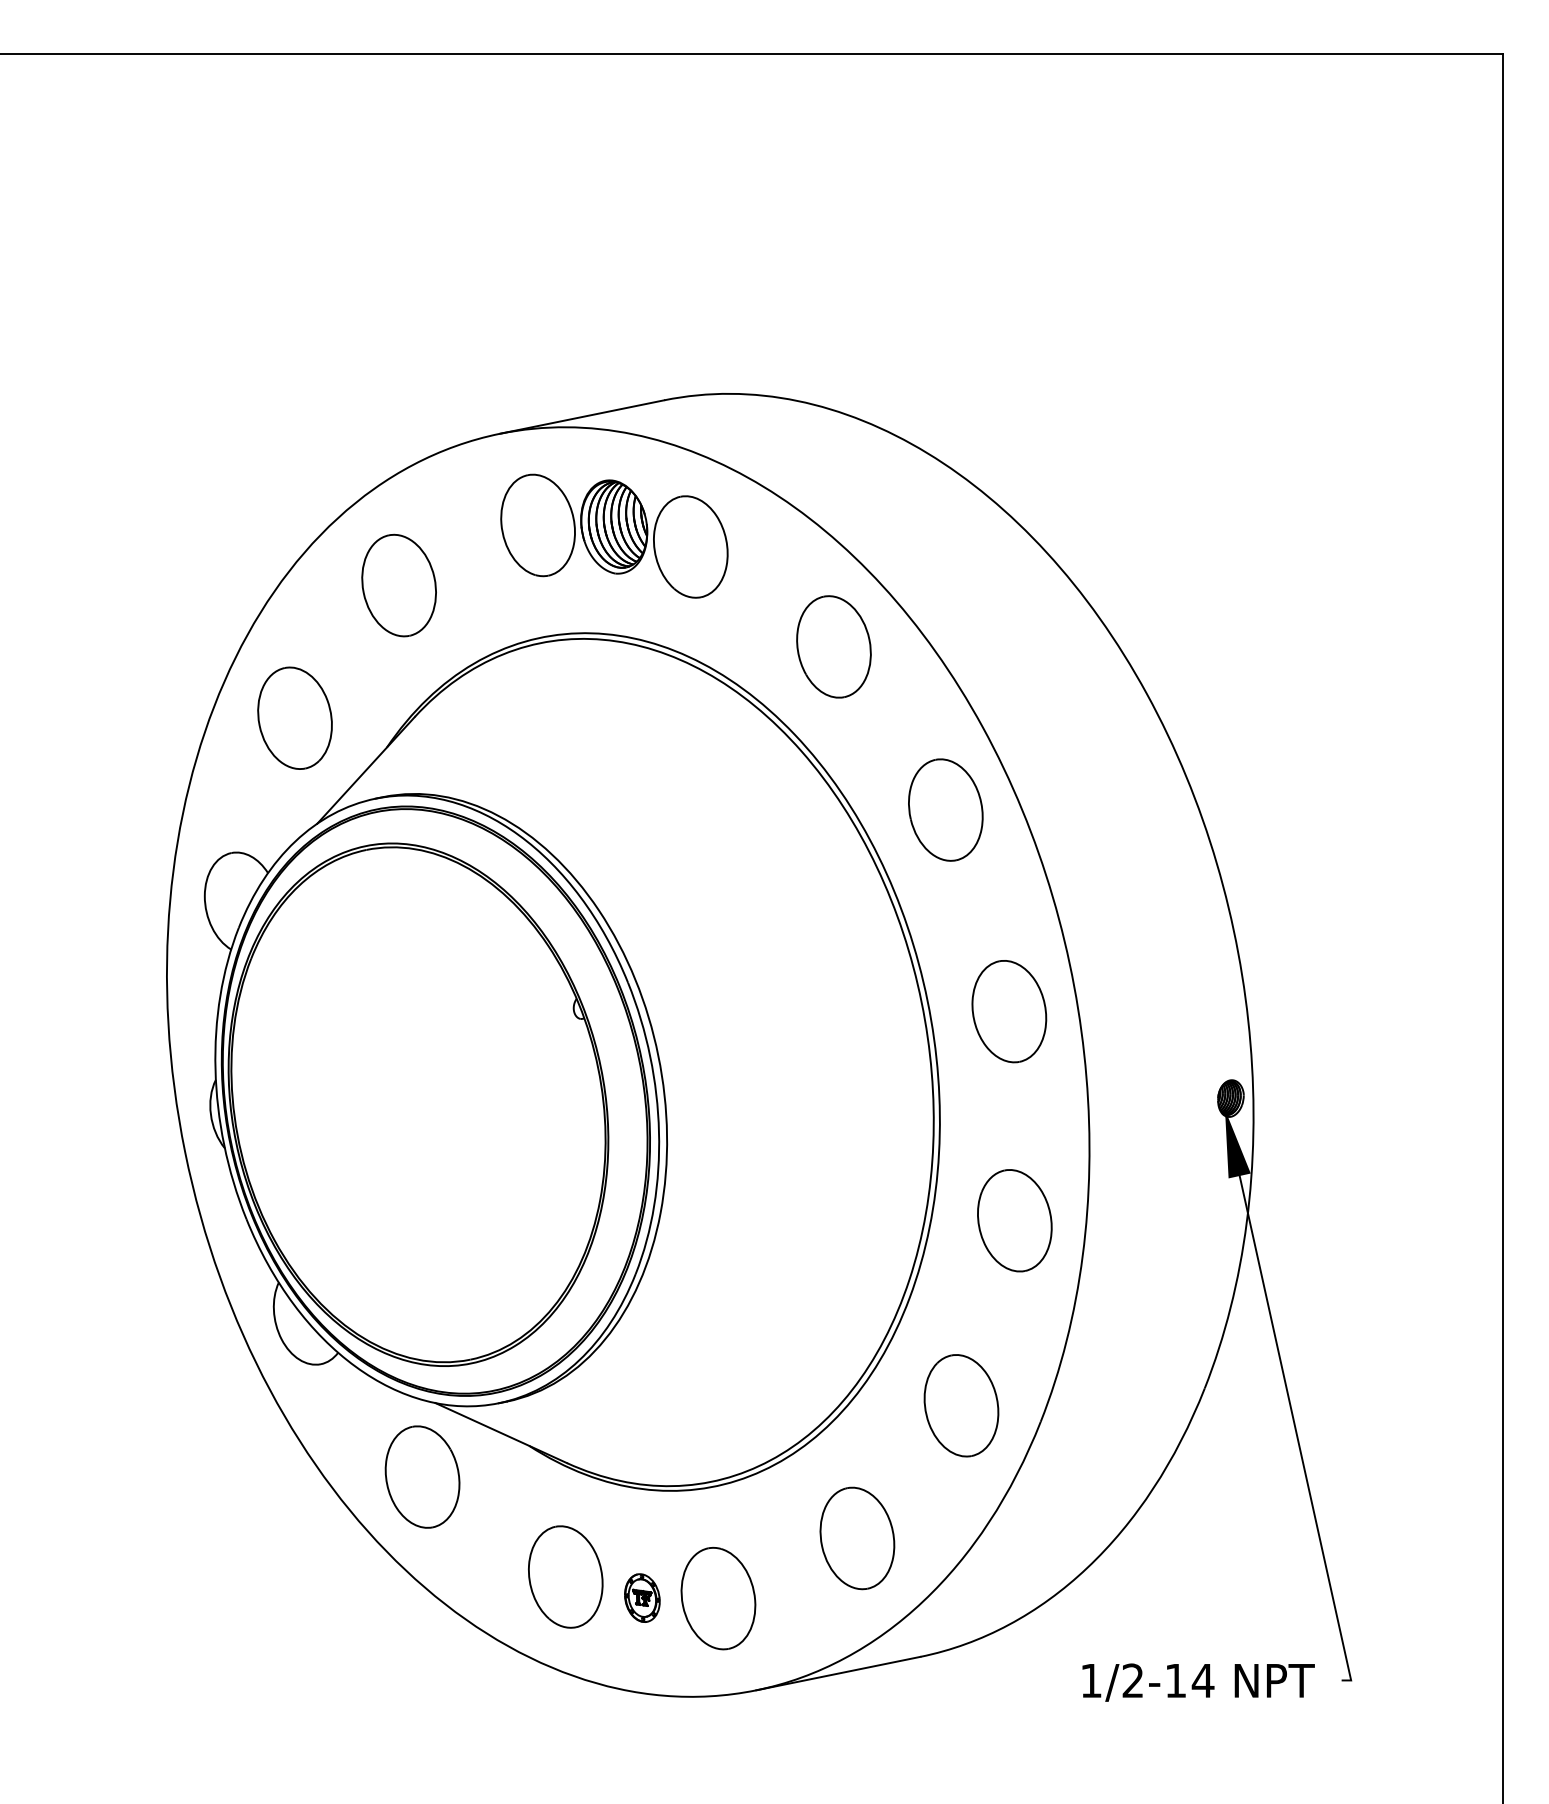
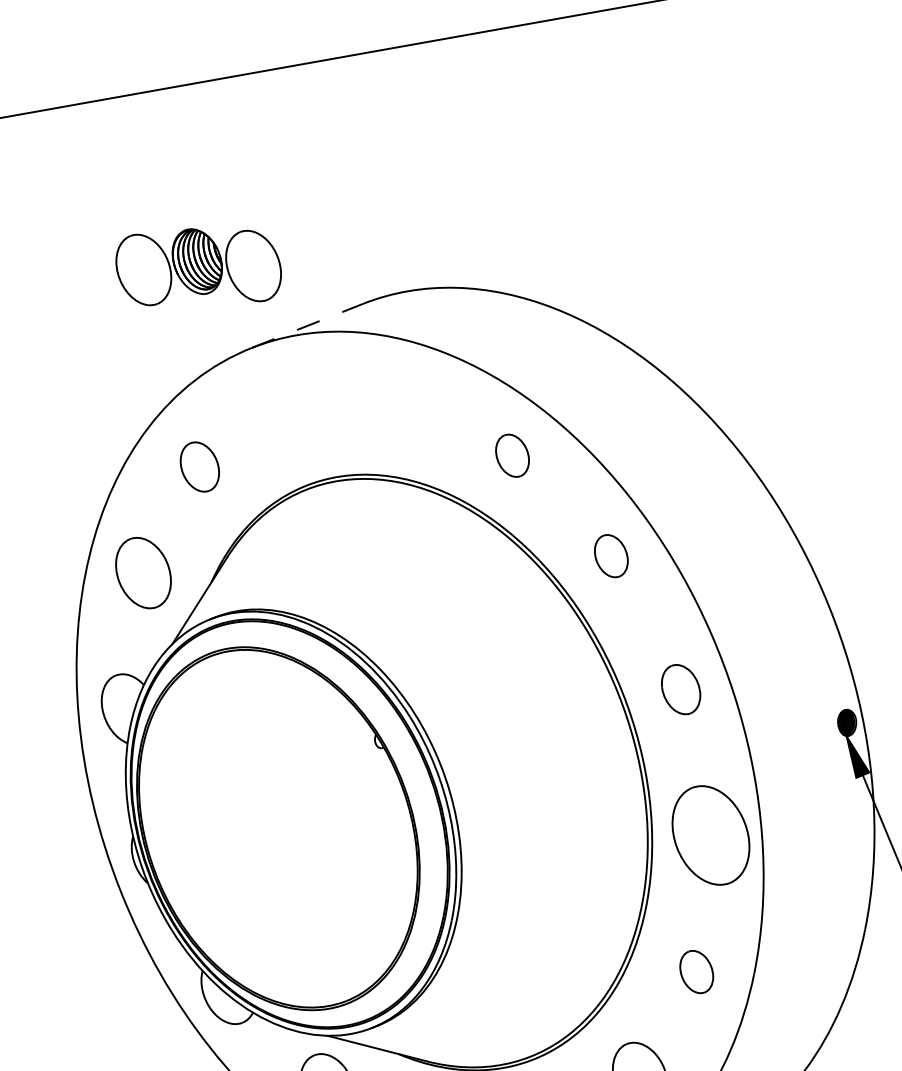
line: (582, 417) -> (307, 326), solid -> dashed
part: (614, 535) -> (198, 267), moved
part: (398, 585) -> (199, 467), size x0.7
part: (833, 646) -> (512, 455), size x0.6
part: (945, 809) -> (611, 555), size x0.6
part: (1009, 1011) -> (681, 689), size x0.7
part: (1014, 1220) -> (710, 835), size x1.4
part: (961, 1405) -> (696, 971), size x0.6

